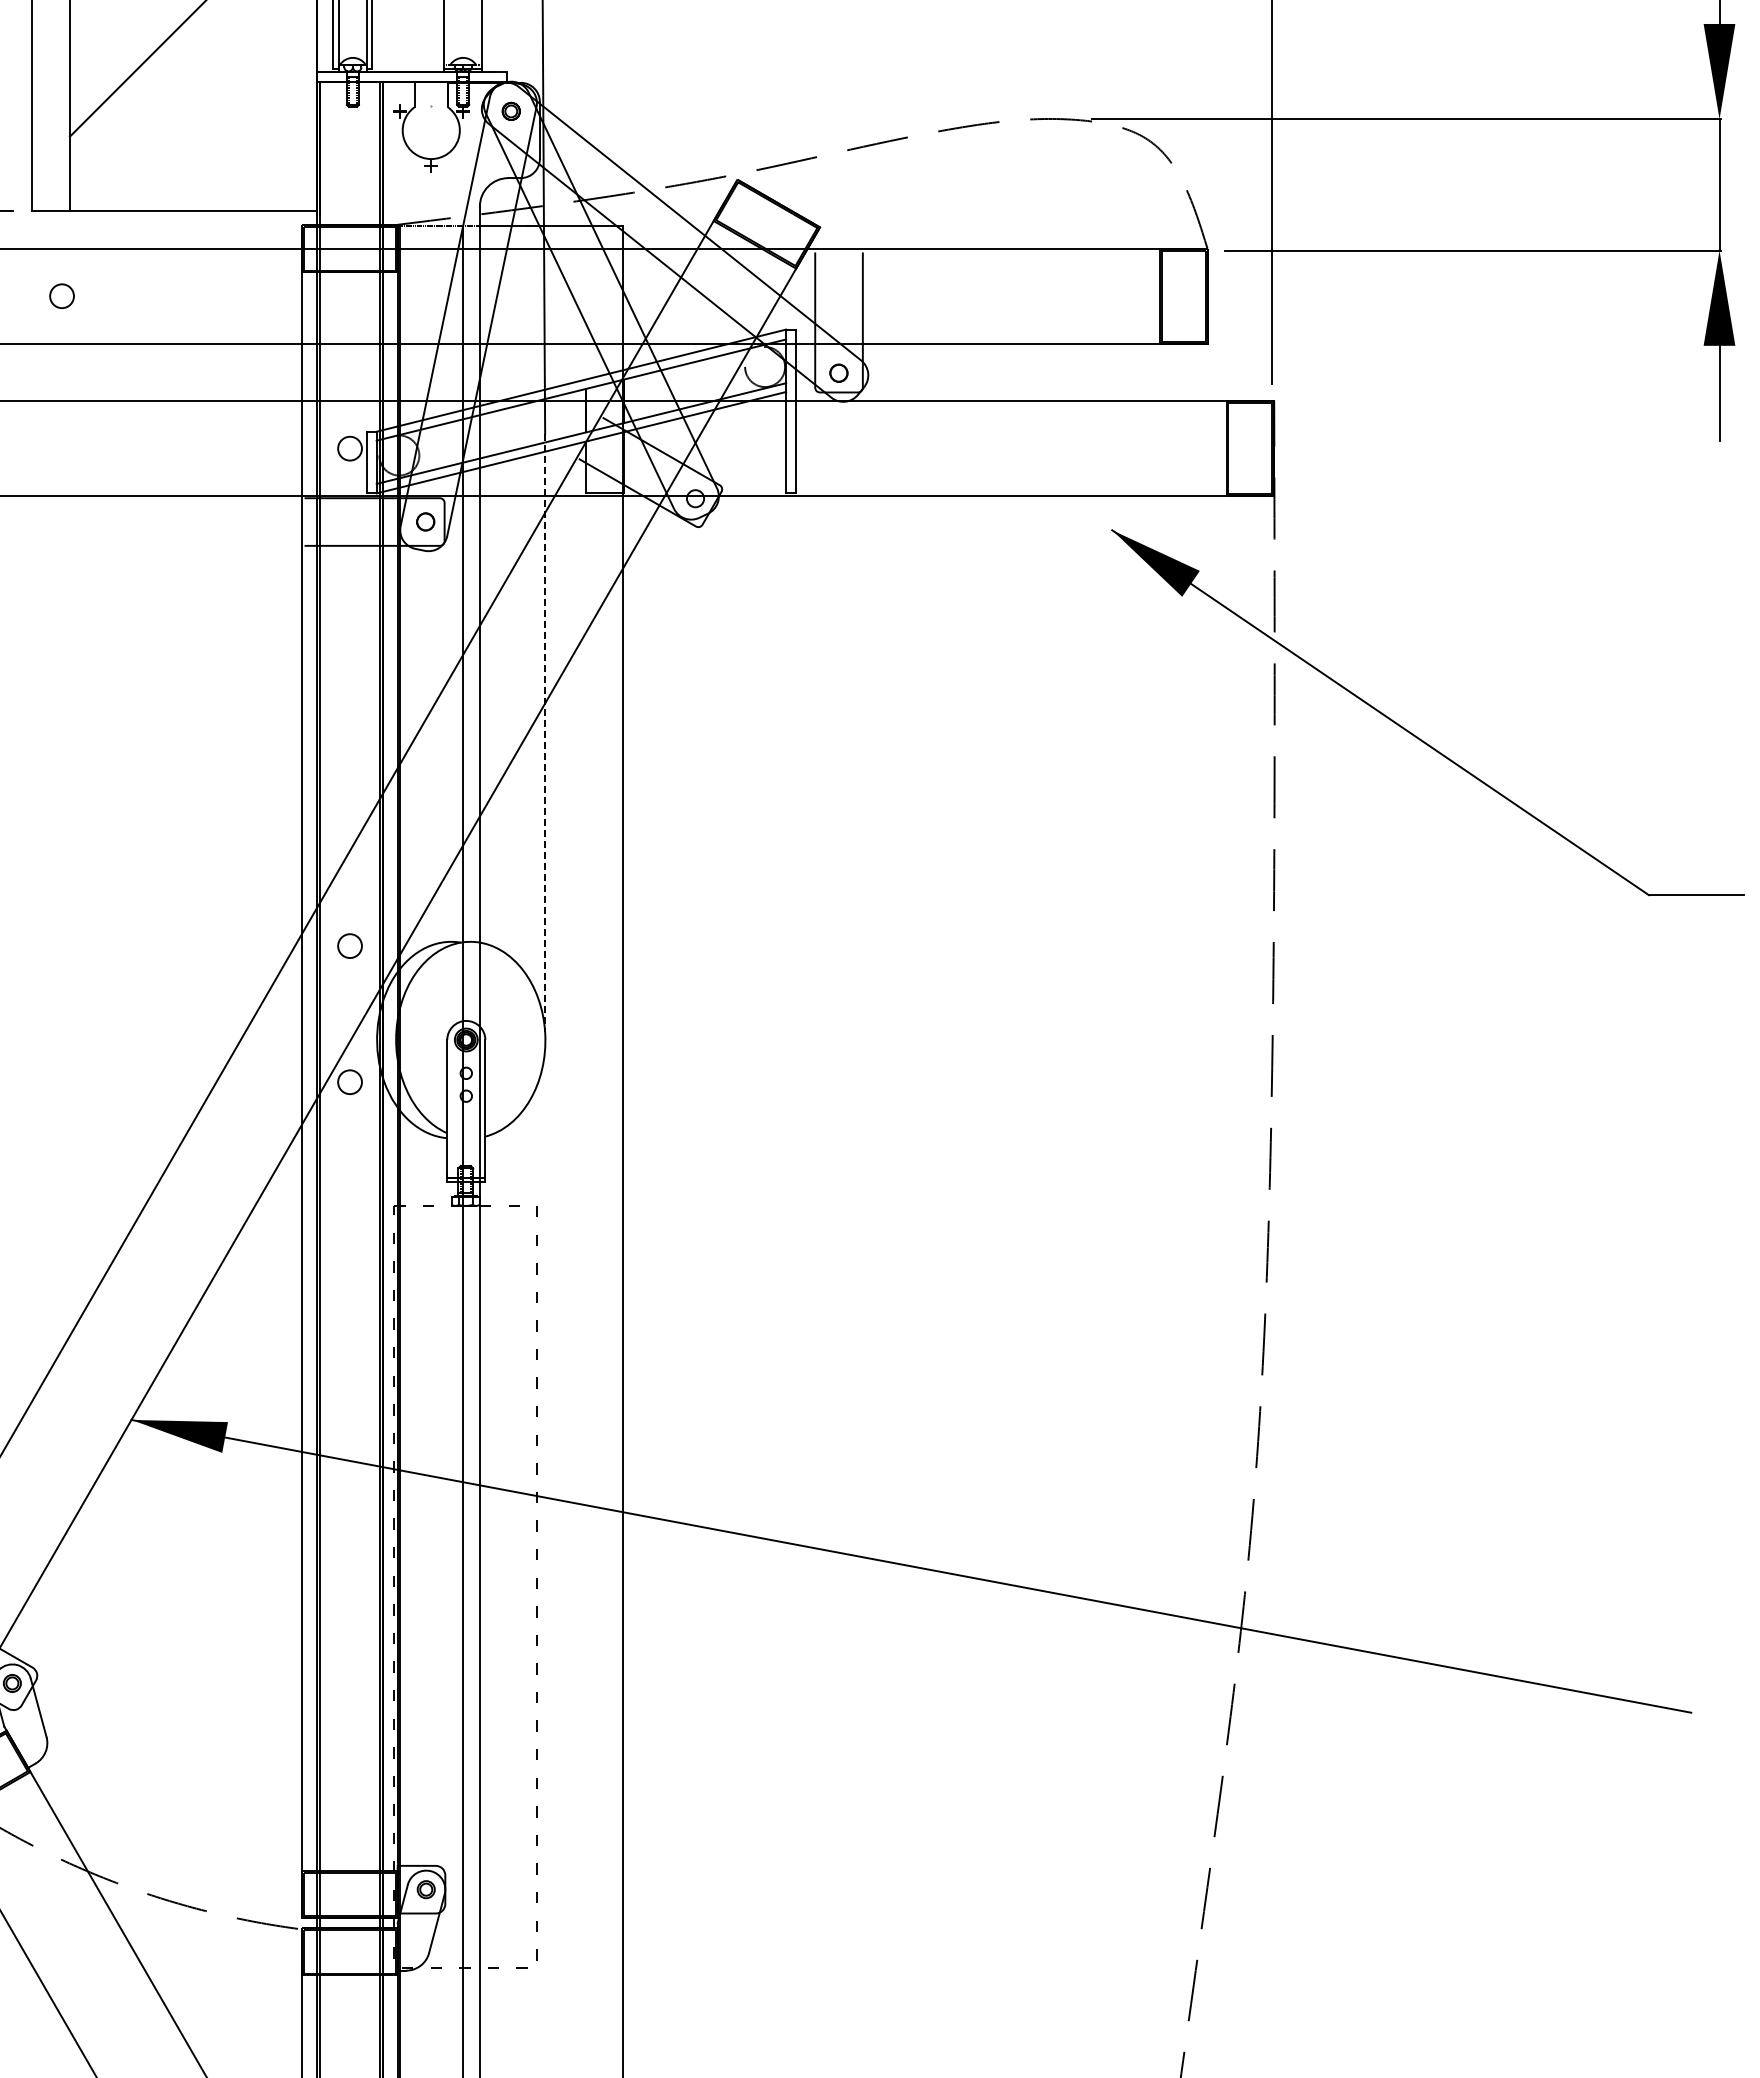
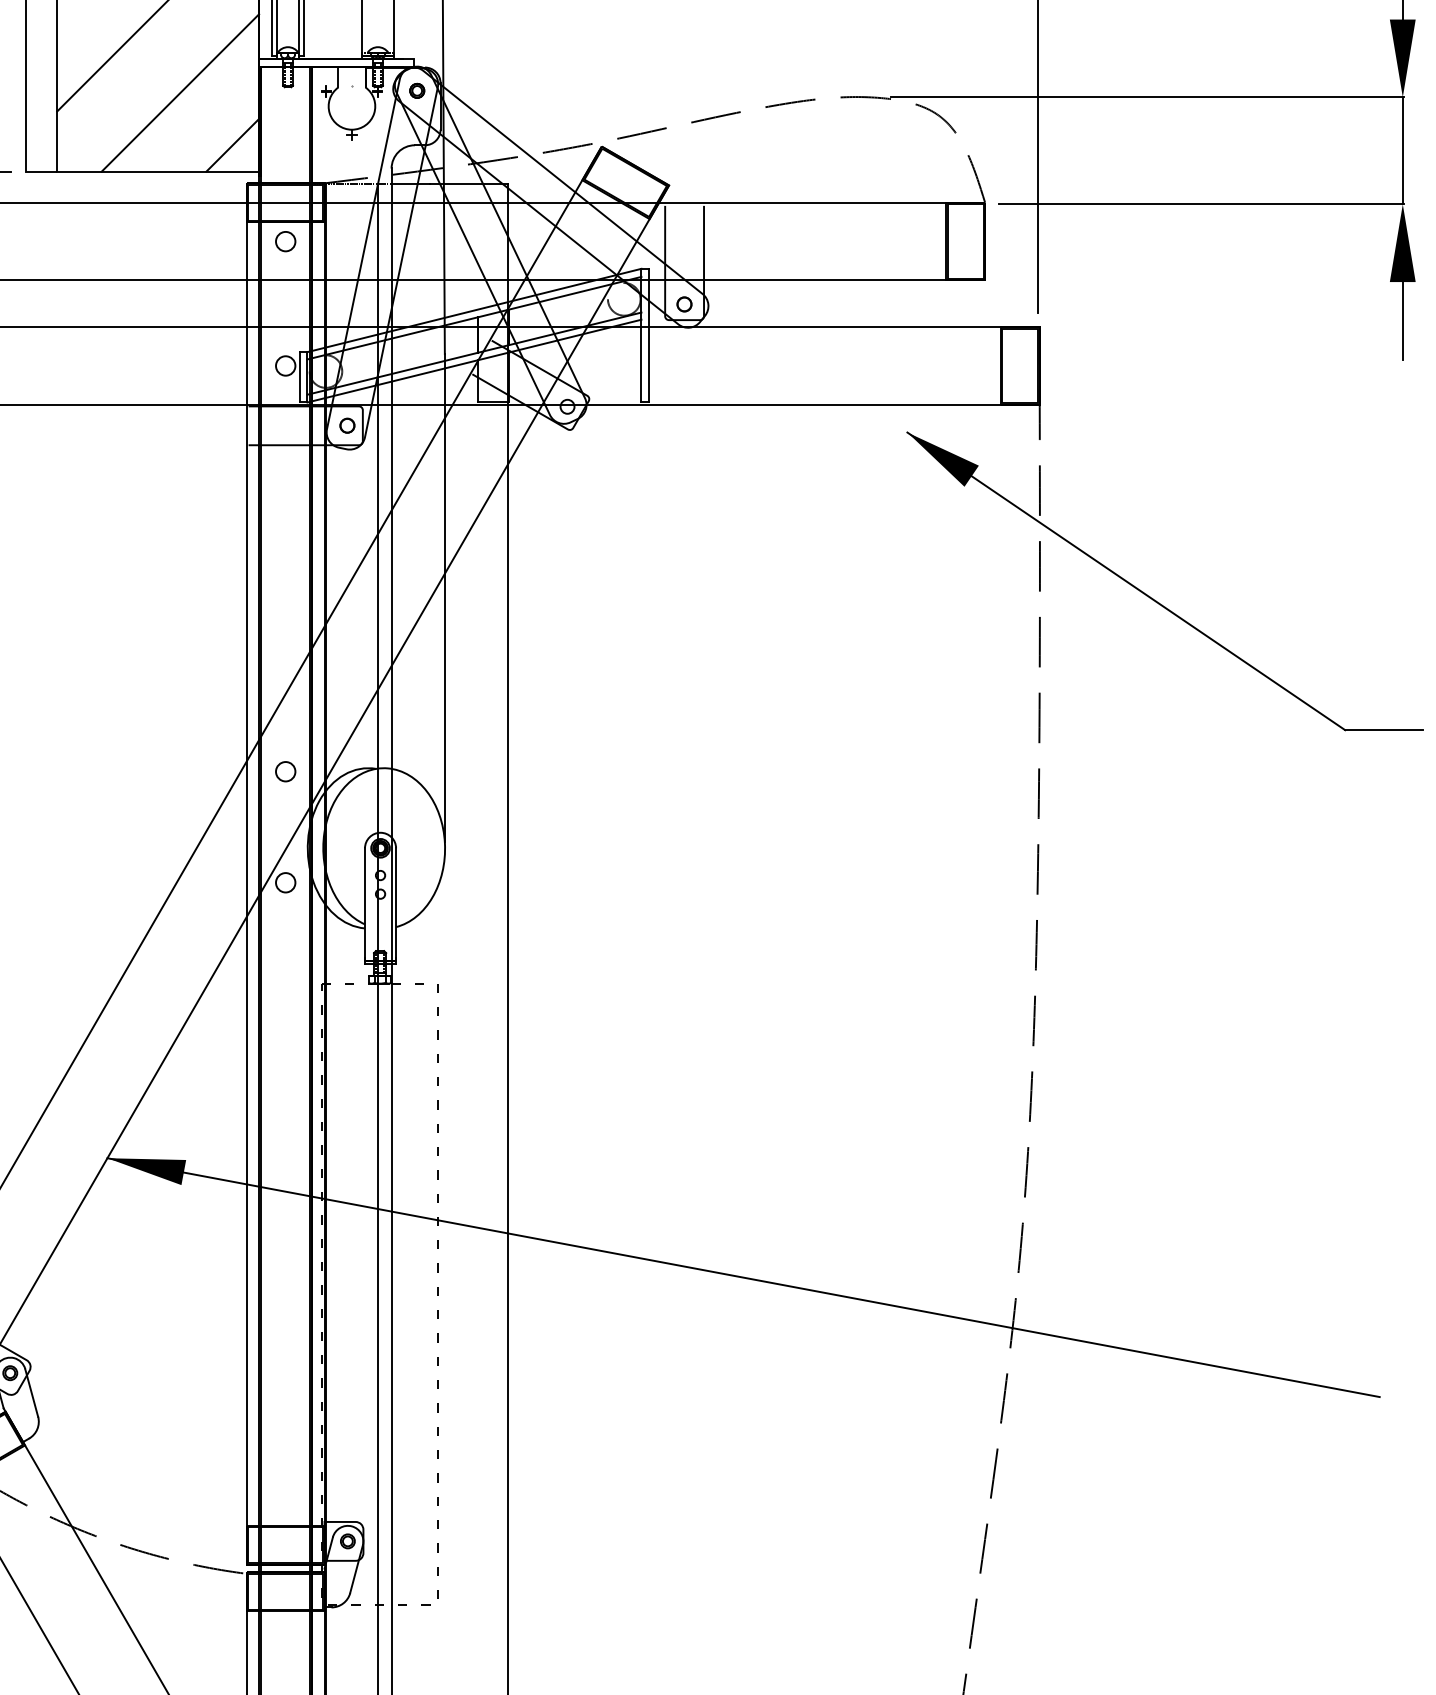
line: (220, 113) -> (180, 92), added
line: (284, 177) -> (232, 144), added
circle: (61, 295) -> (285, 241), moved
line: (545, 733) -> (445, 598), dashed -> solid

